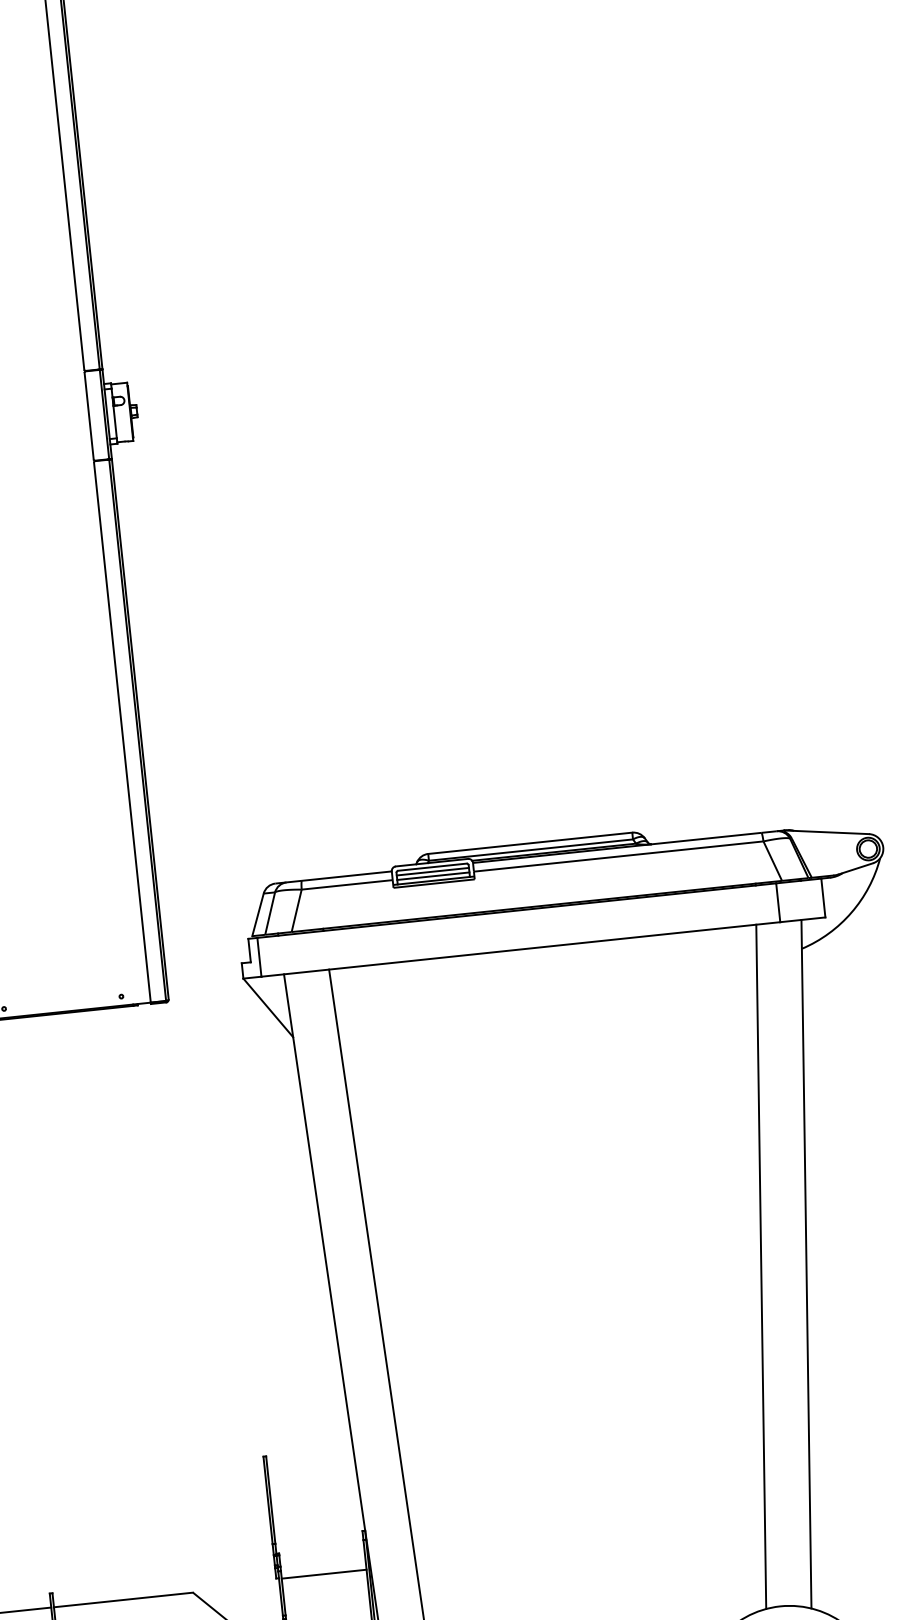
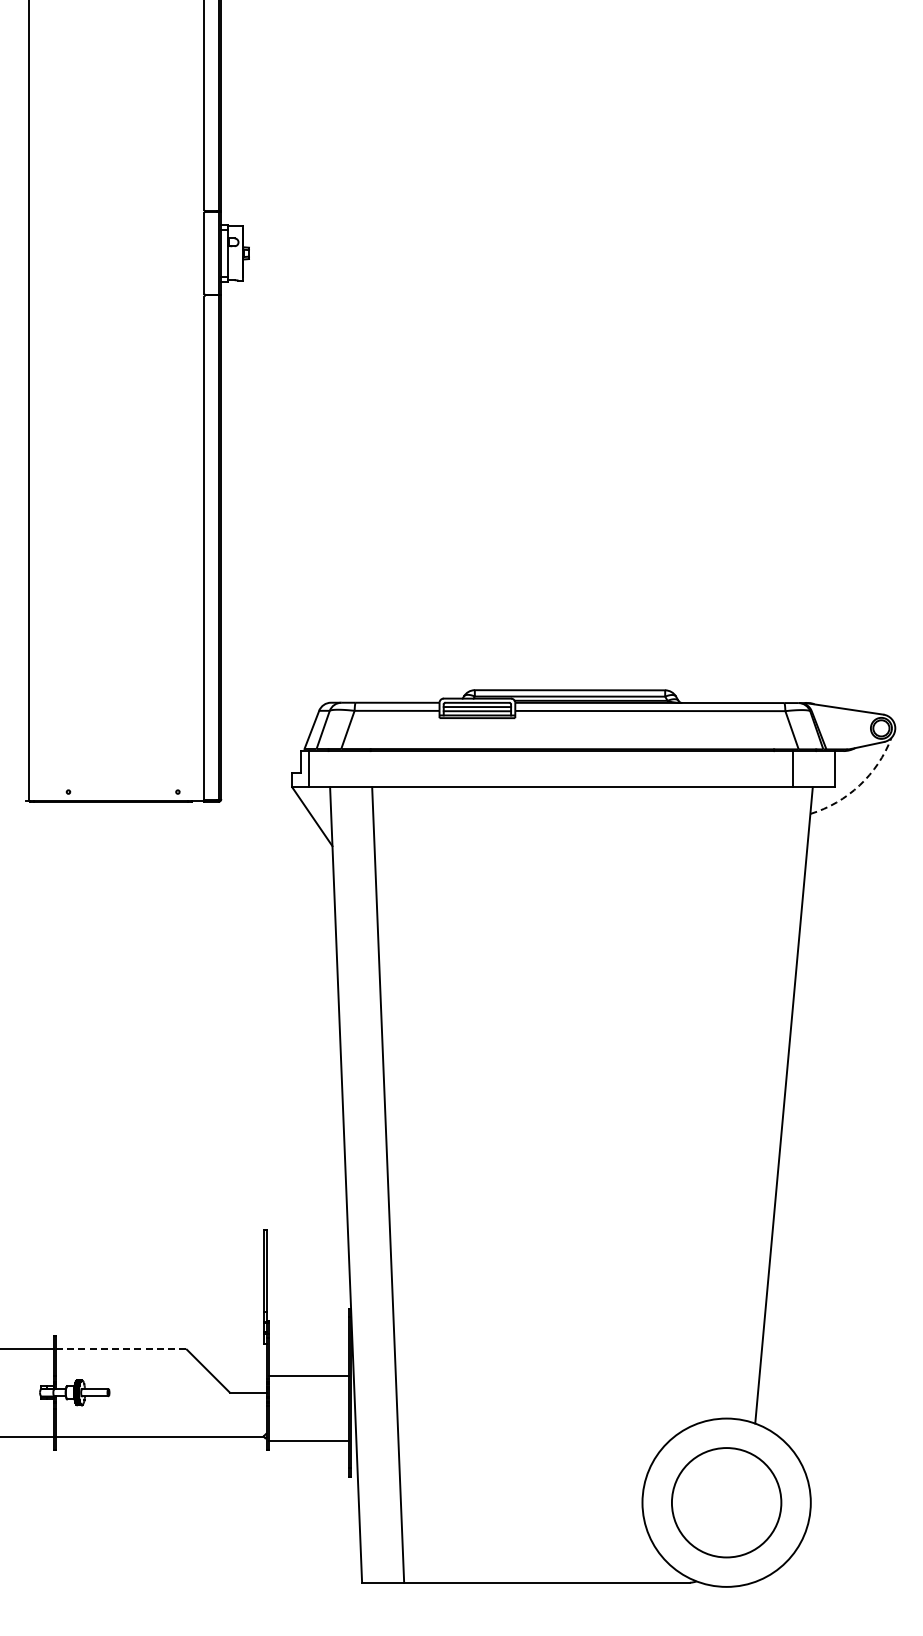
arc: (851, 912) -> (859, 785), solid -> dashed
line: (760, 1266) -> (741, 1103), removed
line: (323, 1574) -> (308, 1375), moved
line: (123, 1599) -> (121, 1348), solid -> dashed

